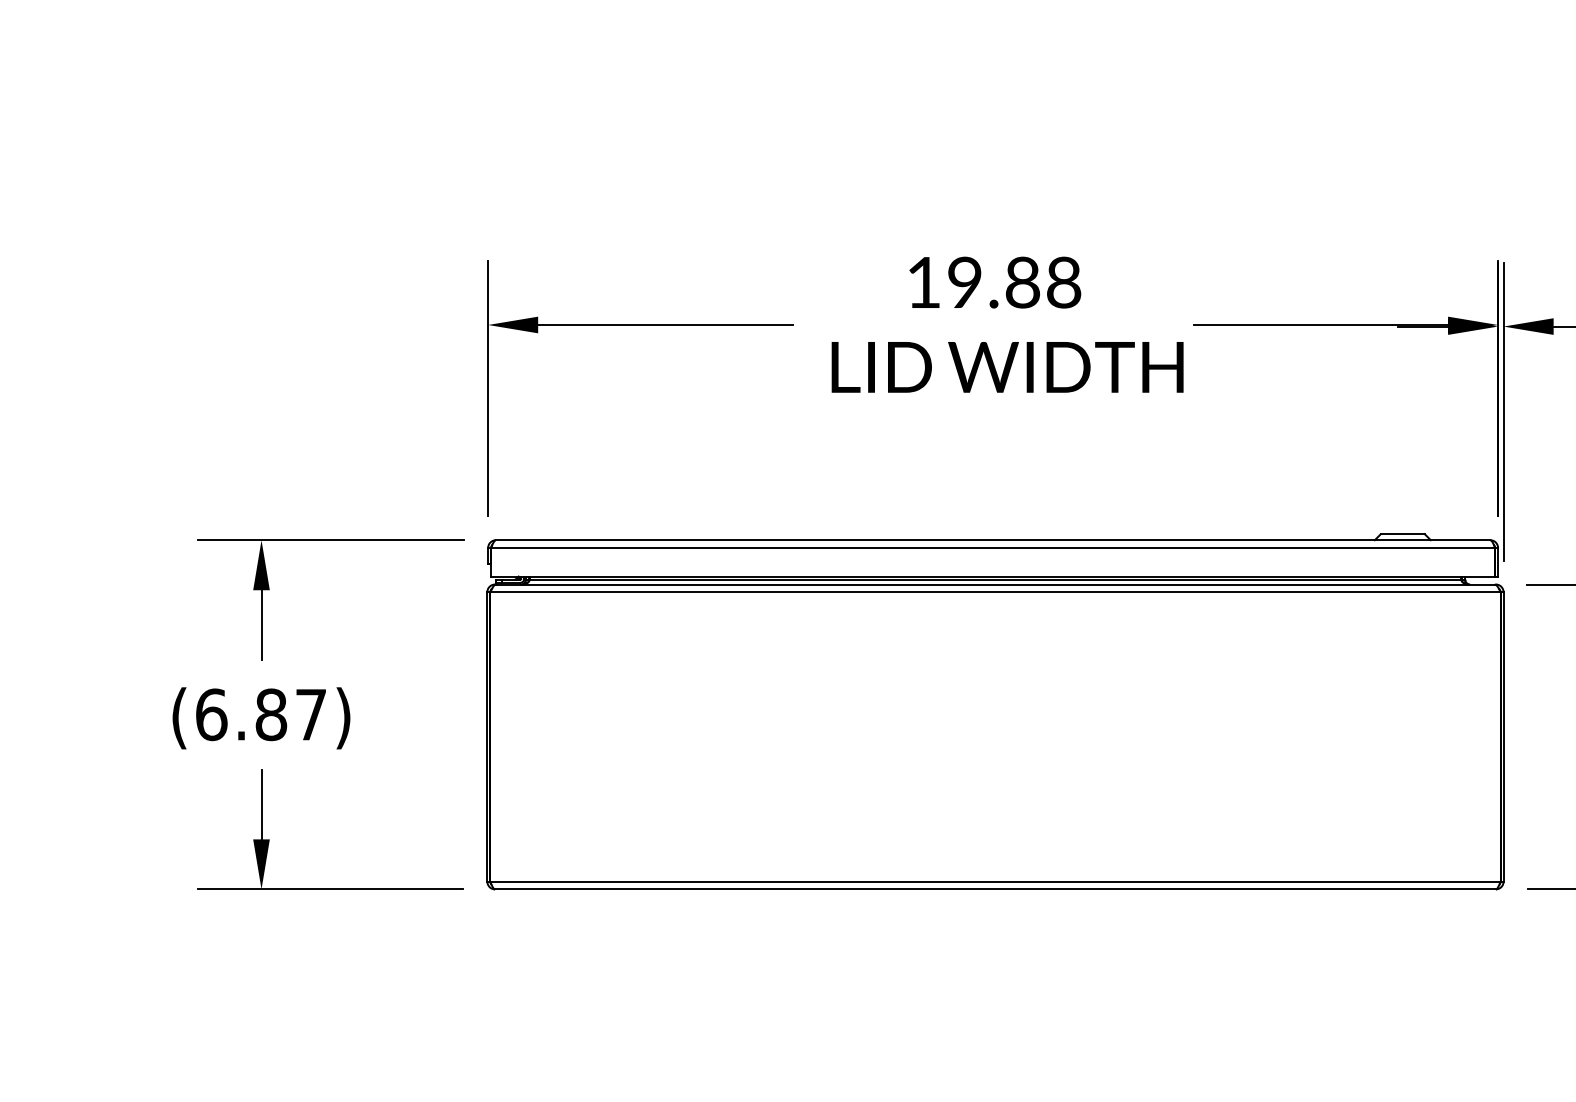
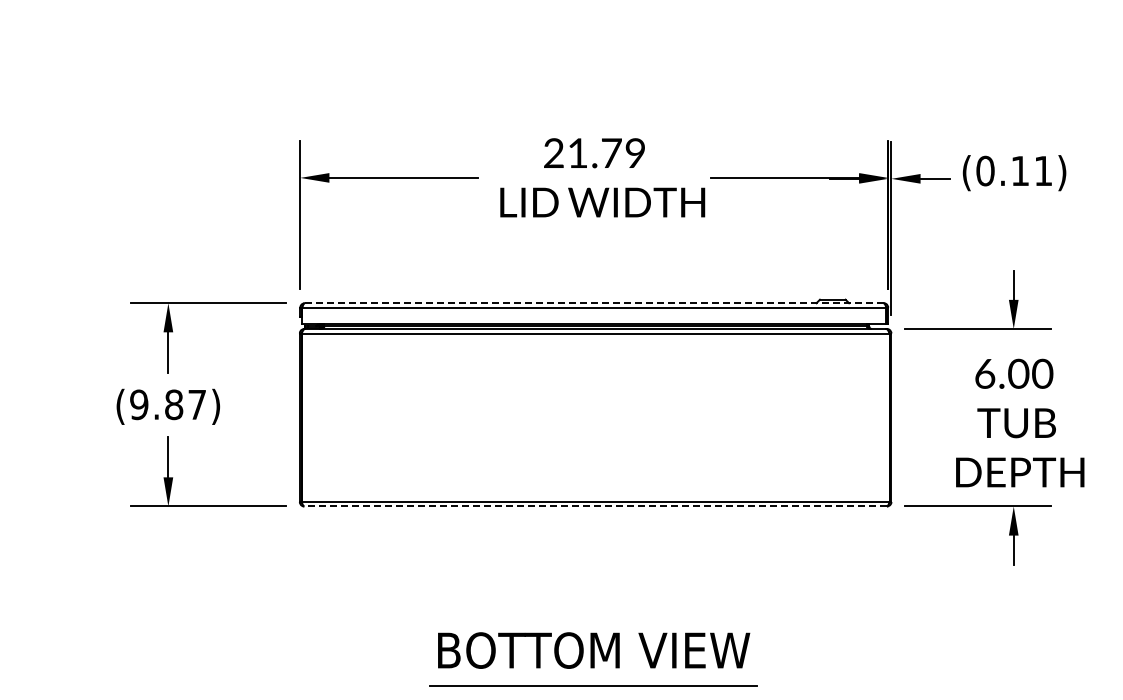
text: (993, 283) -> (594, 153), 19.88 -> 21.79
line: (993, 540) -> (594, 303), solid -> dashed
text: (211, 714) -> (139, 404), (6.87) -> (9.87)
line: (995, 889) -> (595, 506), solid -> dashed

